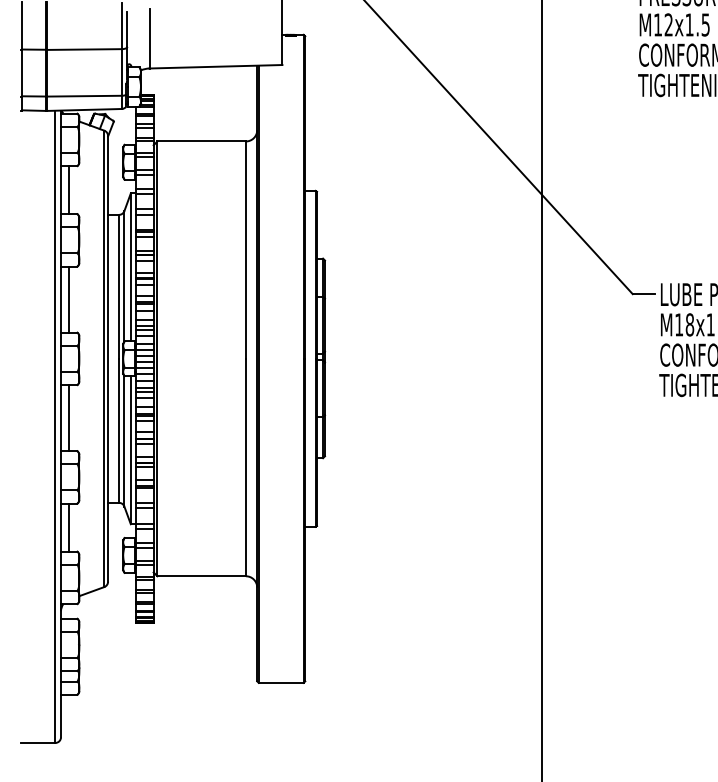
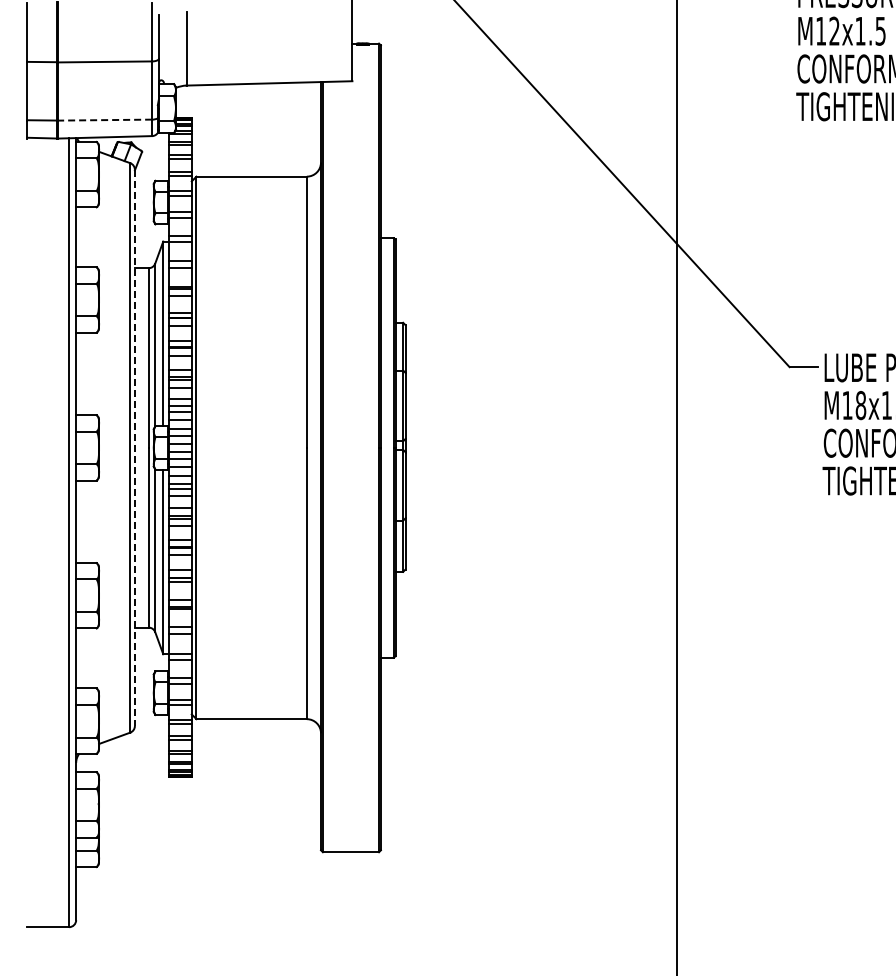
line: (84, 96) -> (105, 120), solid -> dashed
line: (69, 190) -> (86, 237), removed
line: (69, 299) -> (86, 373), removed
line: (107, 359) -> (134, 448), solid -> dashed
line: (69, 417) -> (86, 521), removed
line: (69, 527) -> (86, 658), removed

